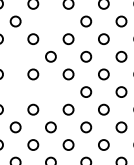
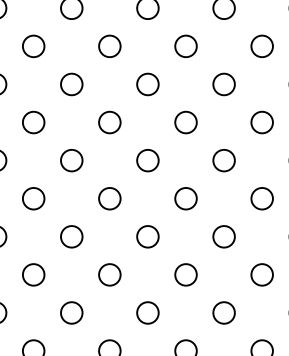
circle: (50, 21) -> (108, 46), added
circle: (15, 56) -> (33, 121), added
circle: (15, 91) -> (33, 197), added
circle: (50, 91) -> (108, 197), added

